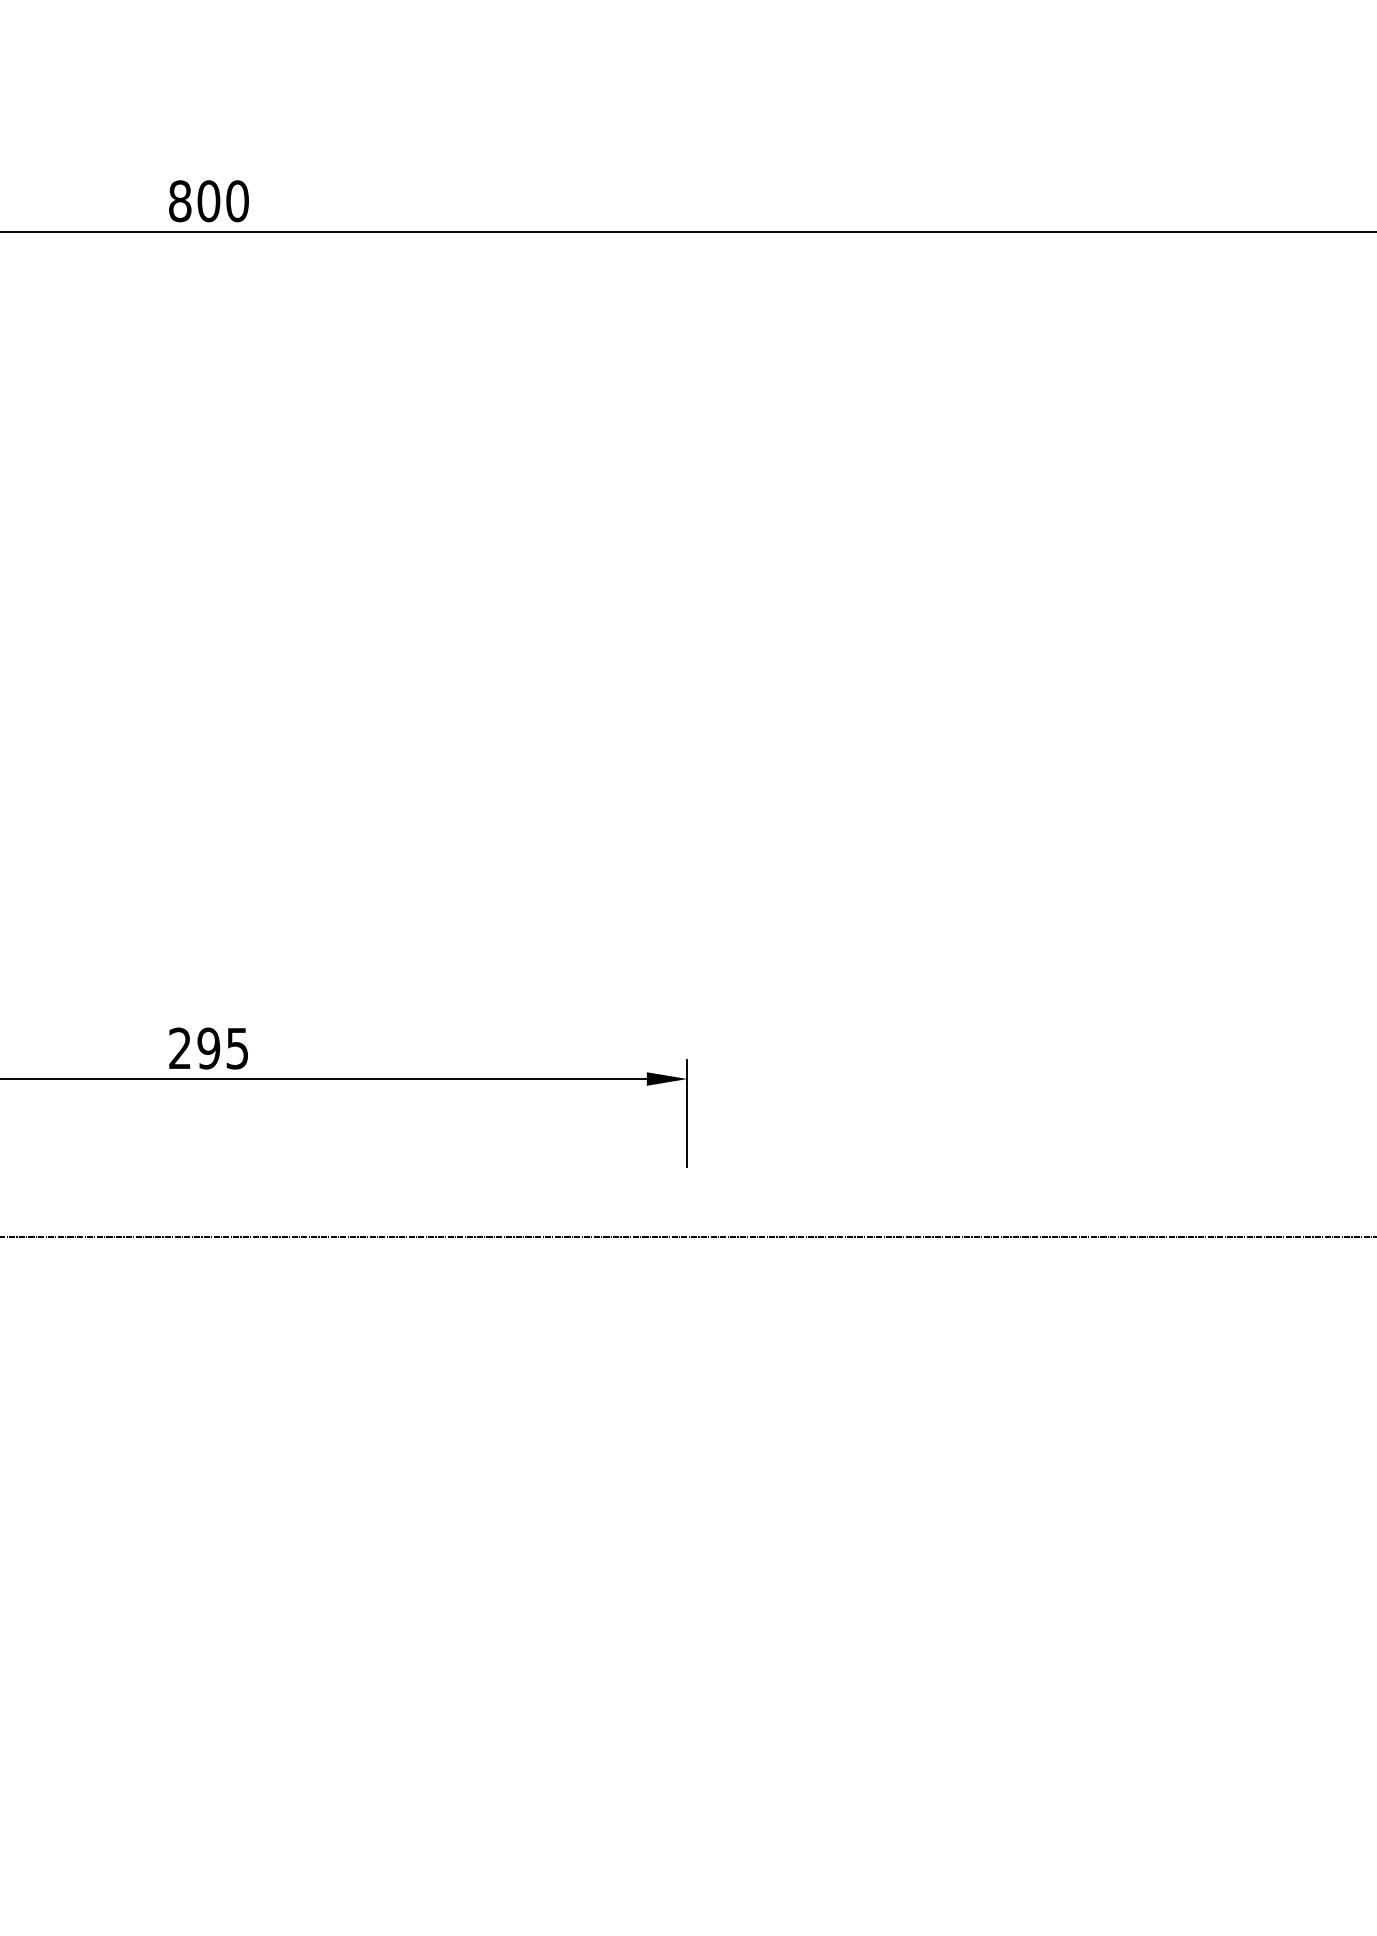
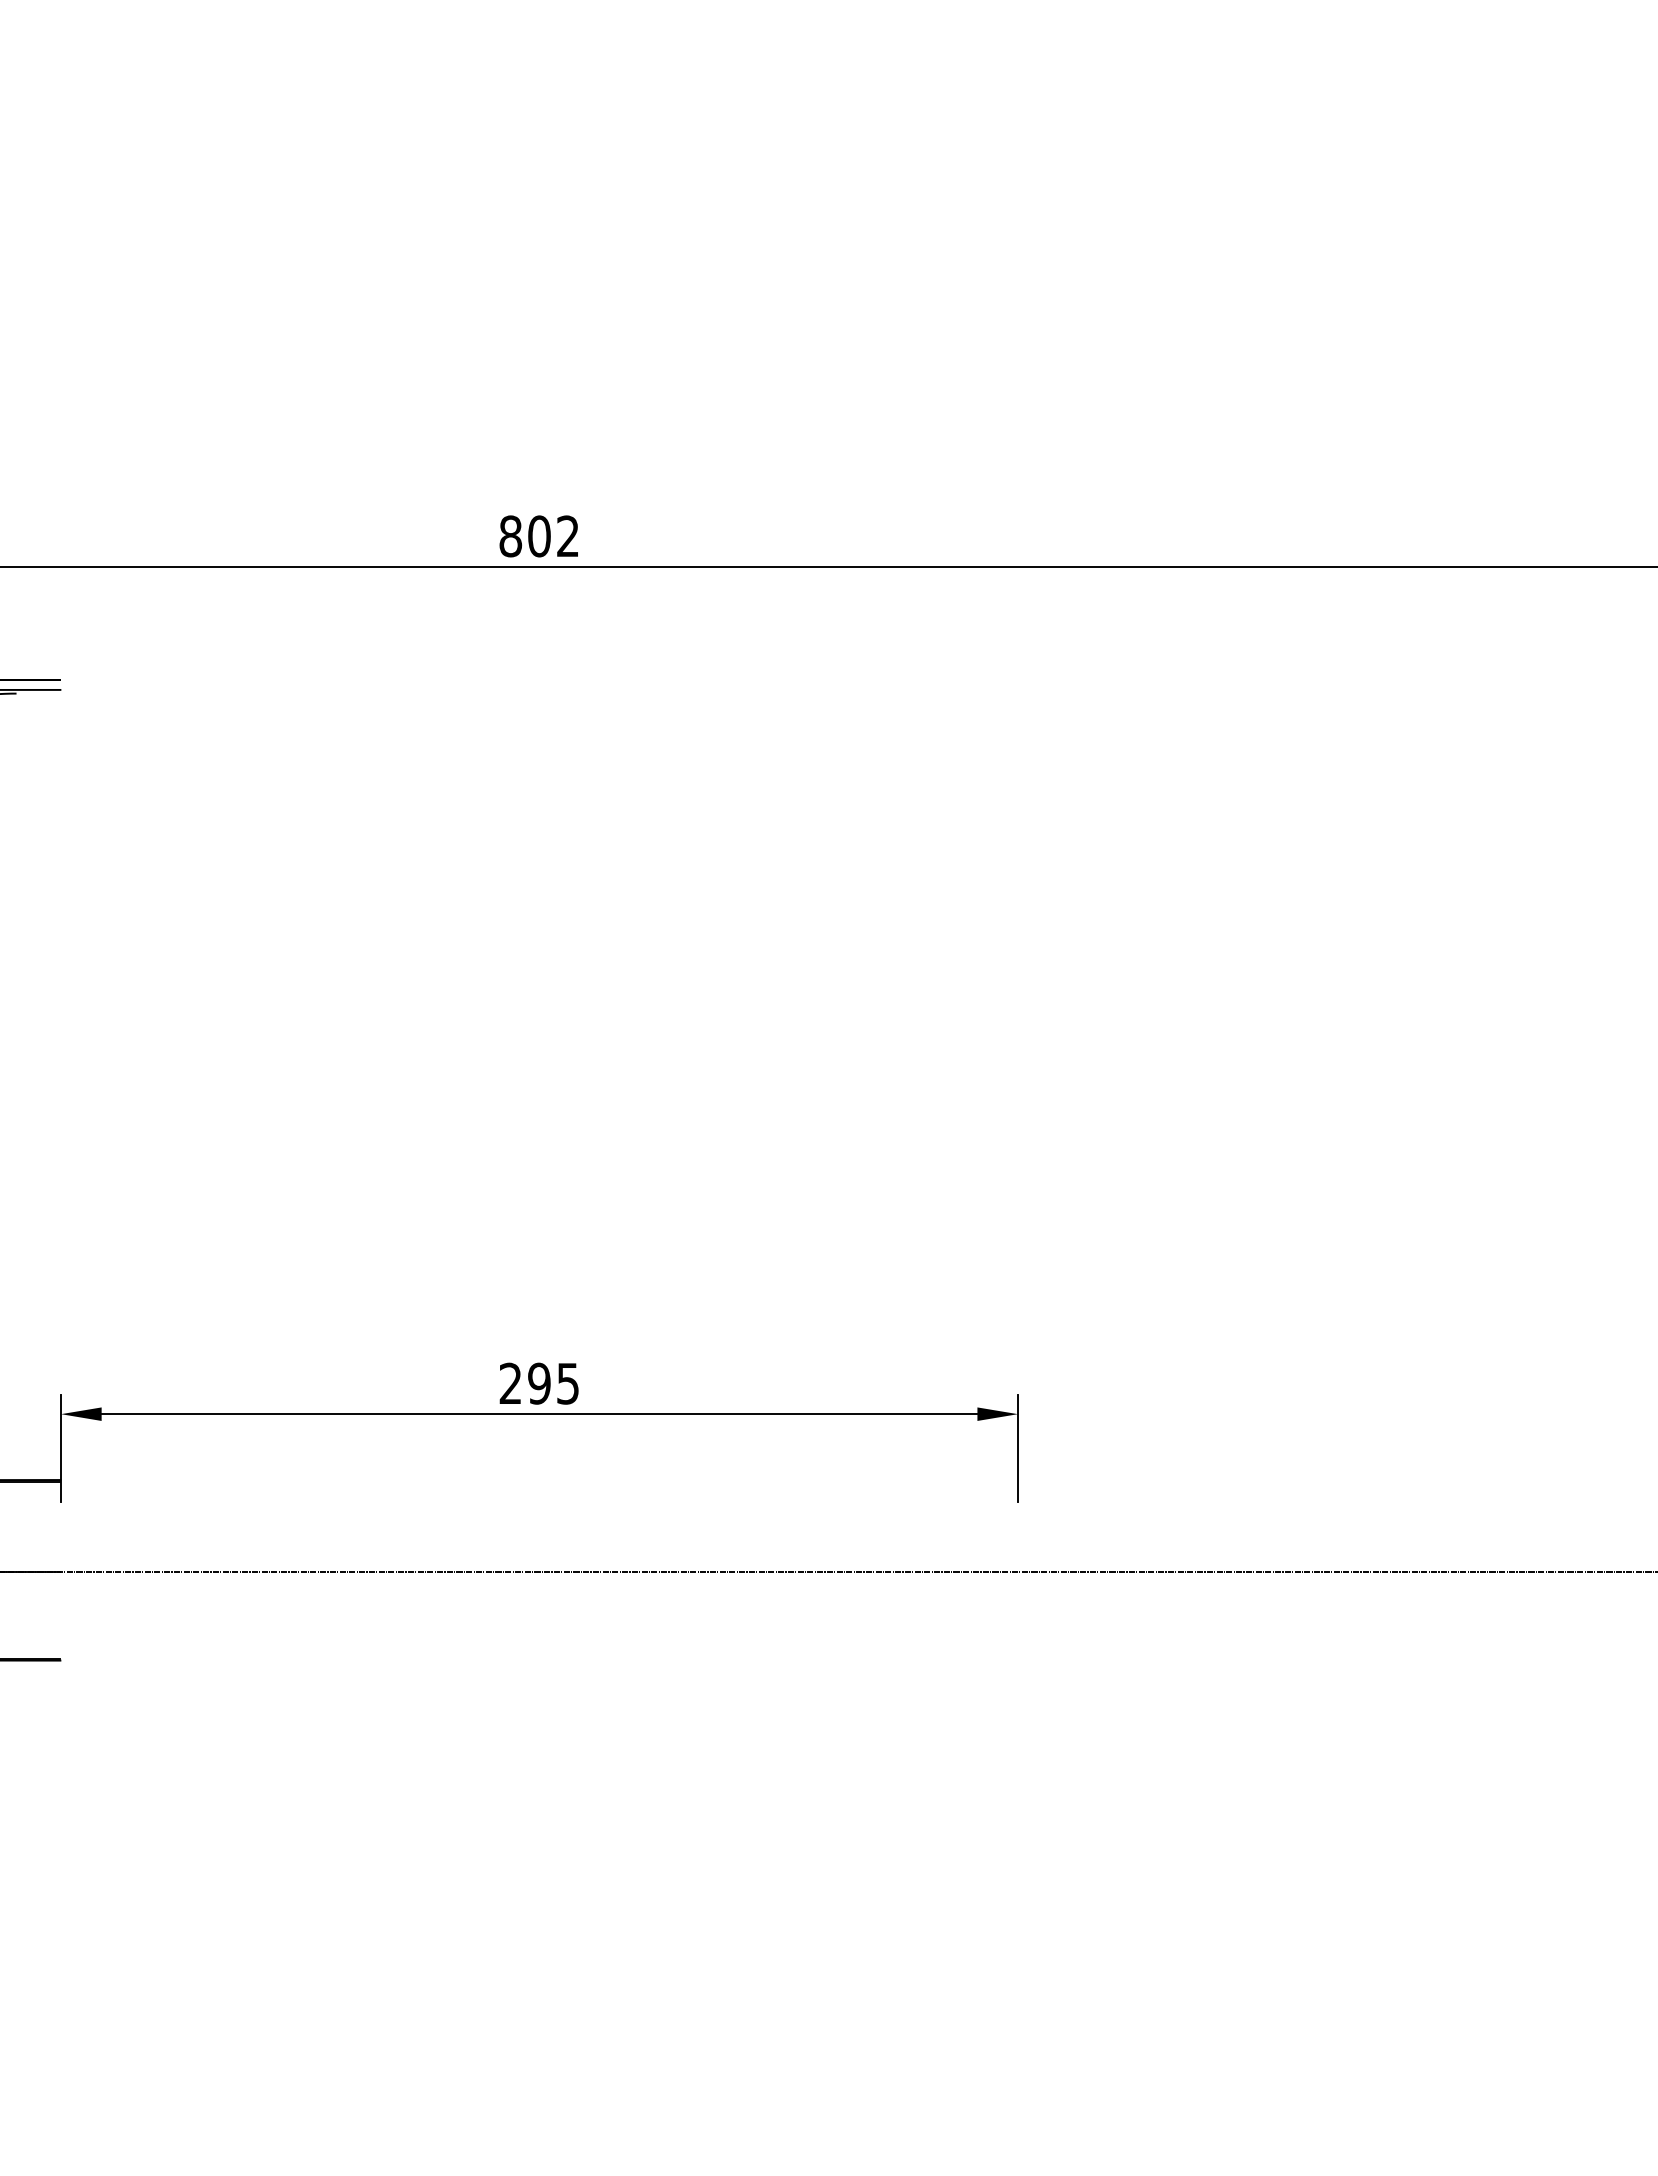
text: (236, 201) -> (567, 536), 800 -> 802

